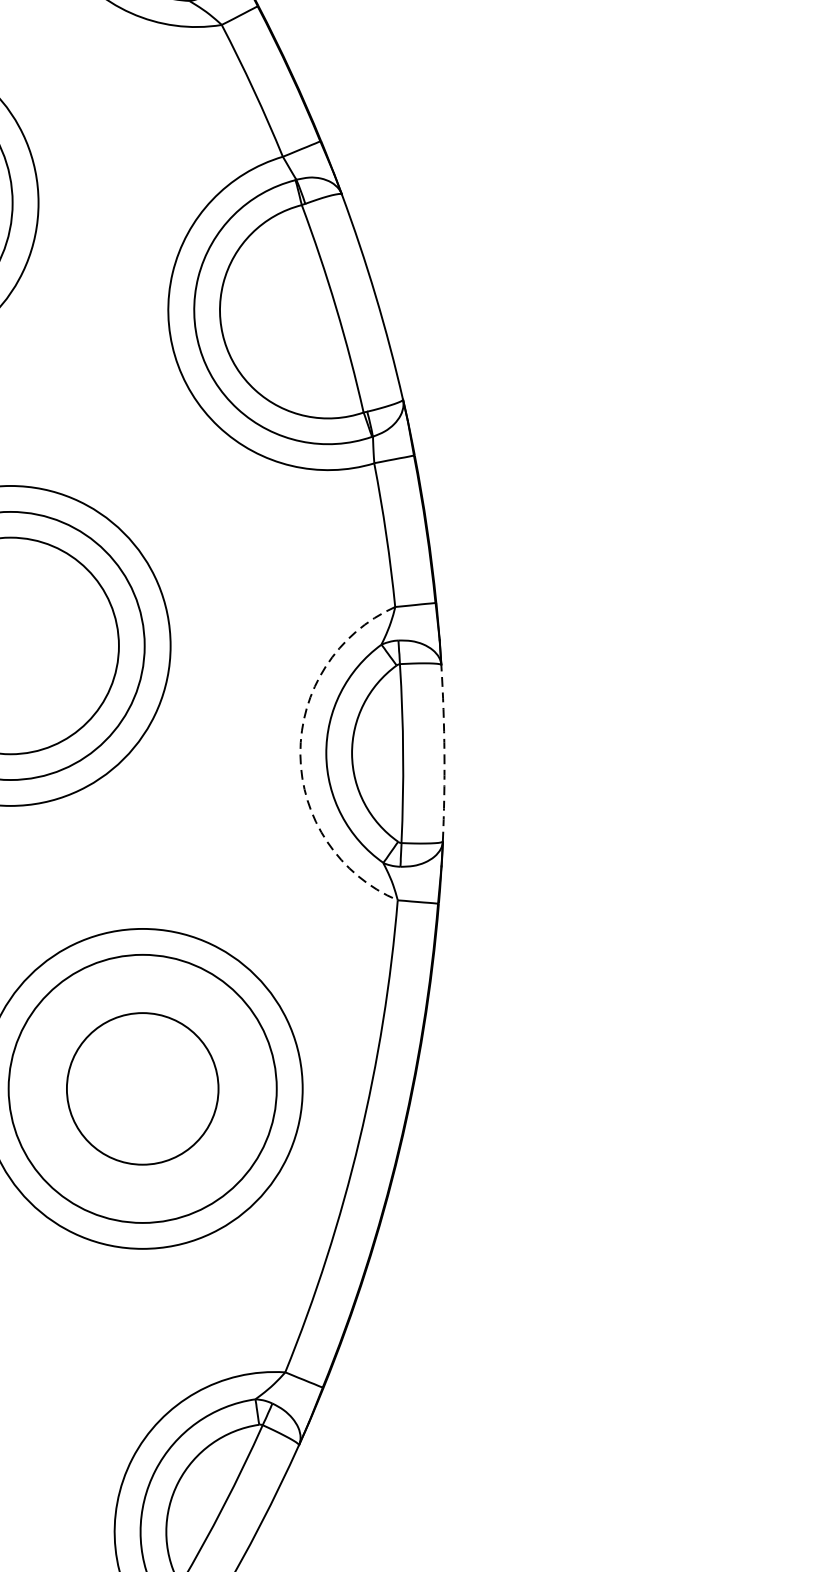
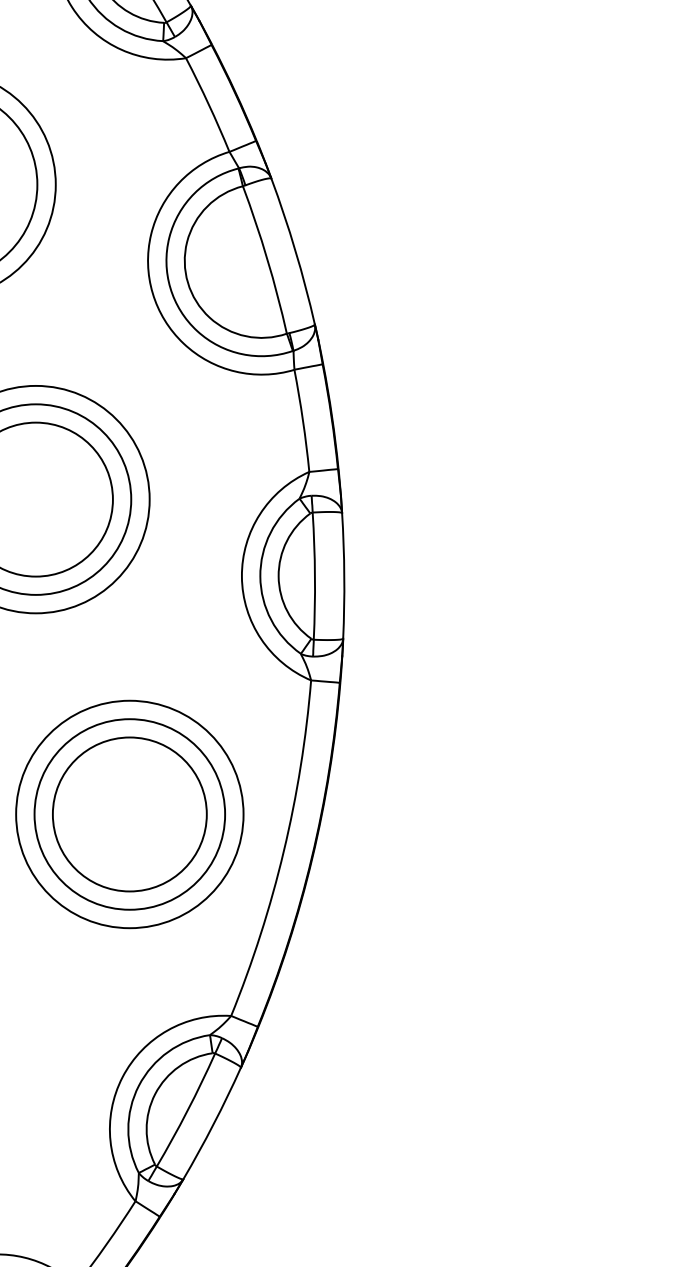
arc: (444, 752) -> (344, 575), dashed -> solid
arc: (299, 754) -> (241, 576), dashed -> solid
circle: (142, 1088) -> (129, 814), size x1.43

